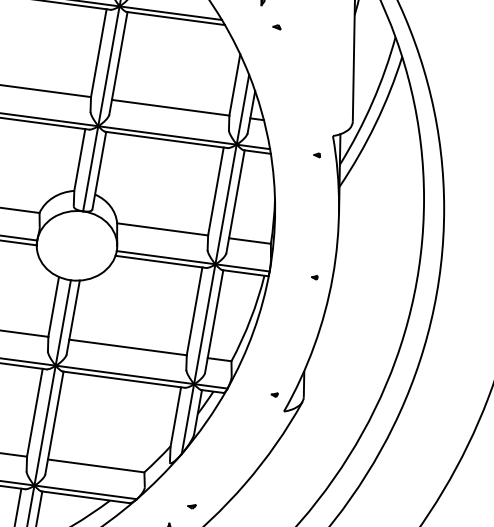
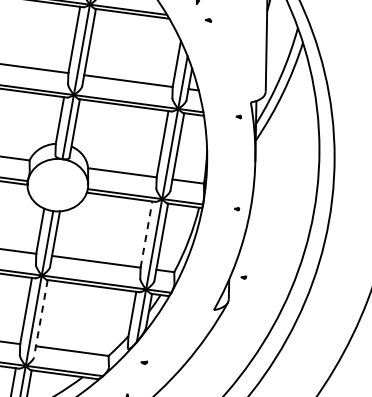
line: (194, 311) -> (146, 234), solid -> dashed
part: (274, 394) -> (243, 277), moved
line: (53, 424) -> (40, 319), solid -> dashed
part: (191, 506) -> (144, 362), moved

